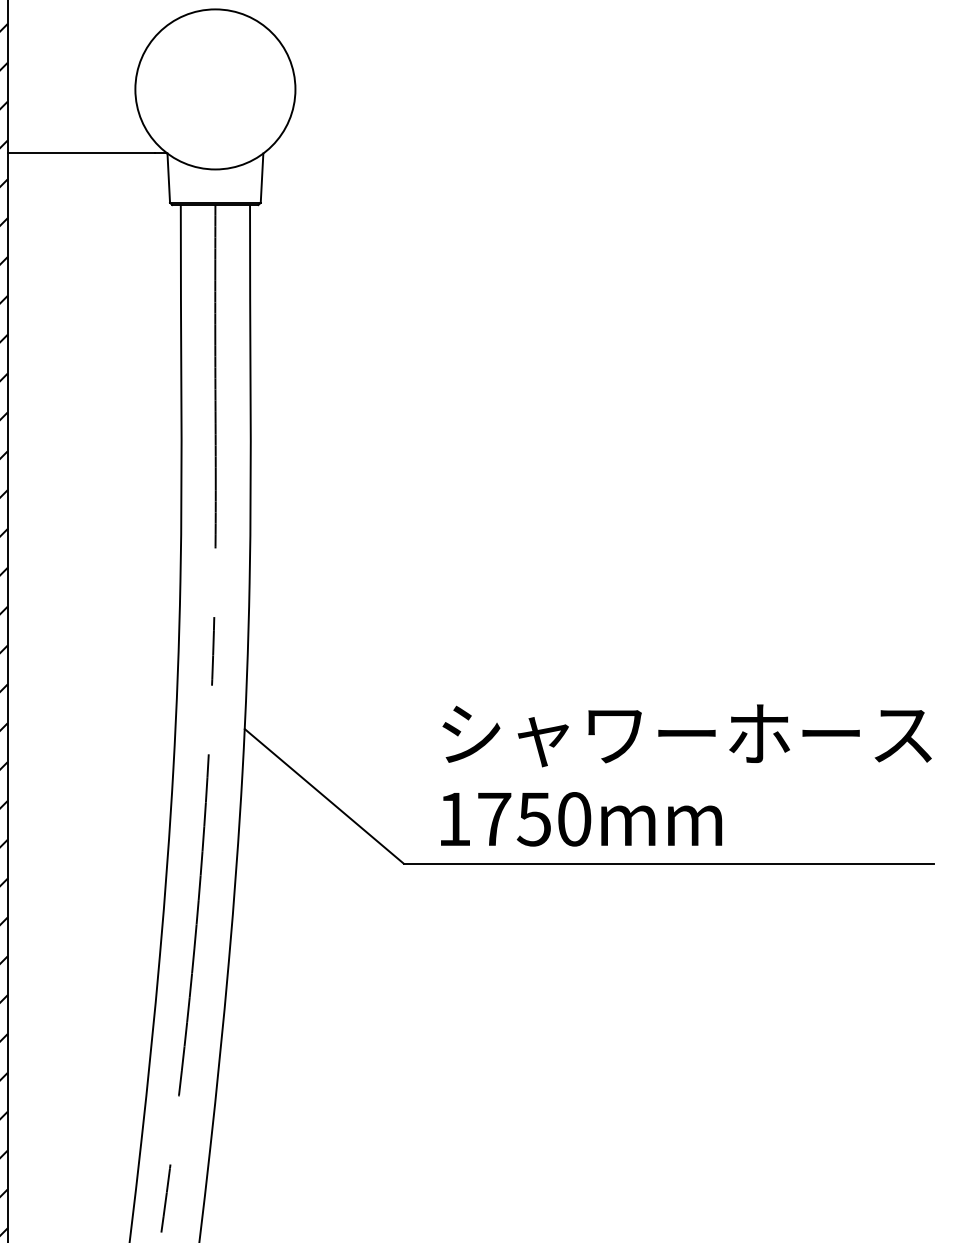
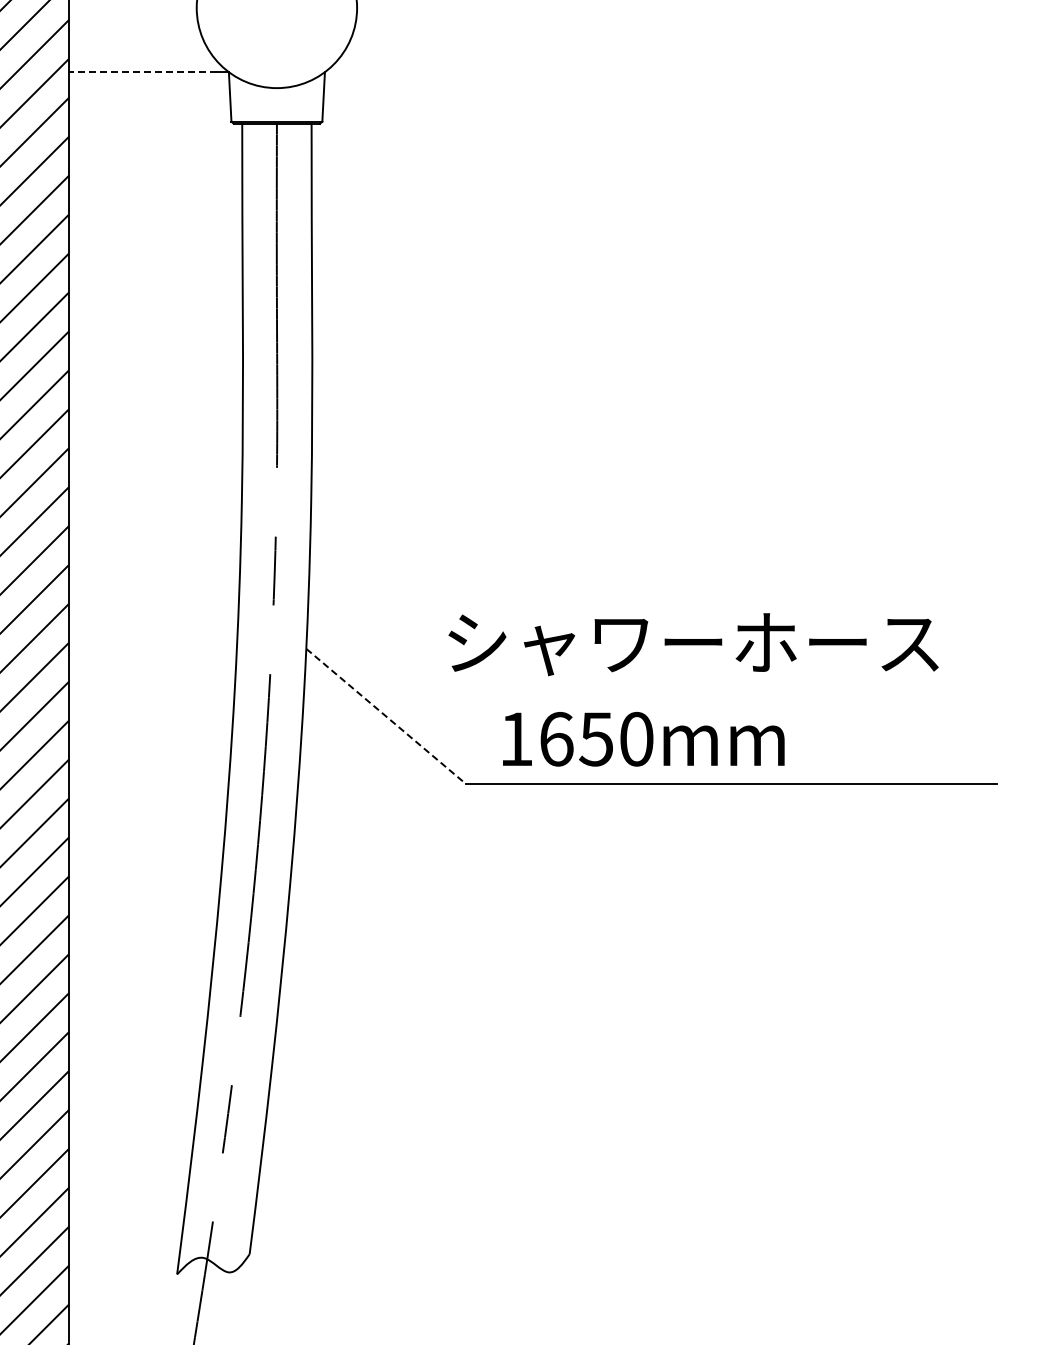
line: (81, 152) -> (142, 71), solid -> dashed
text: (687, 735) -> (693, 644), moved
line: (324, 796) -> (386, 716), solid -> dashed
text: (494, 818) -> (556, 738), 1750mm -> 1650mm

